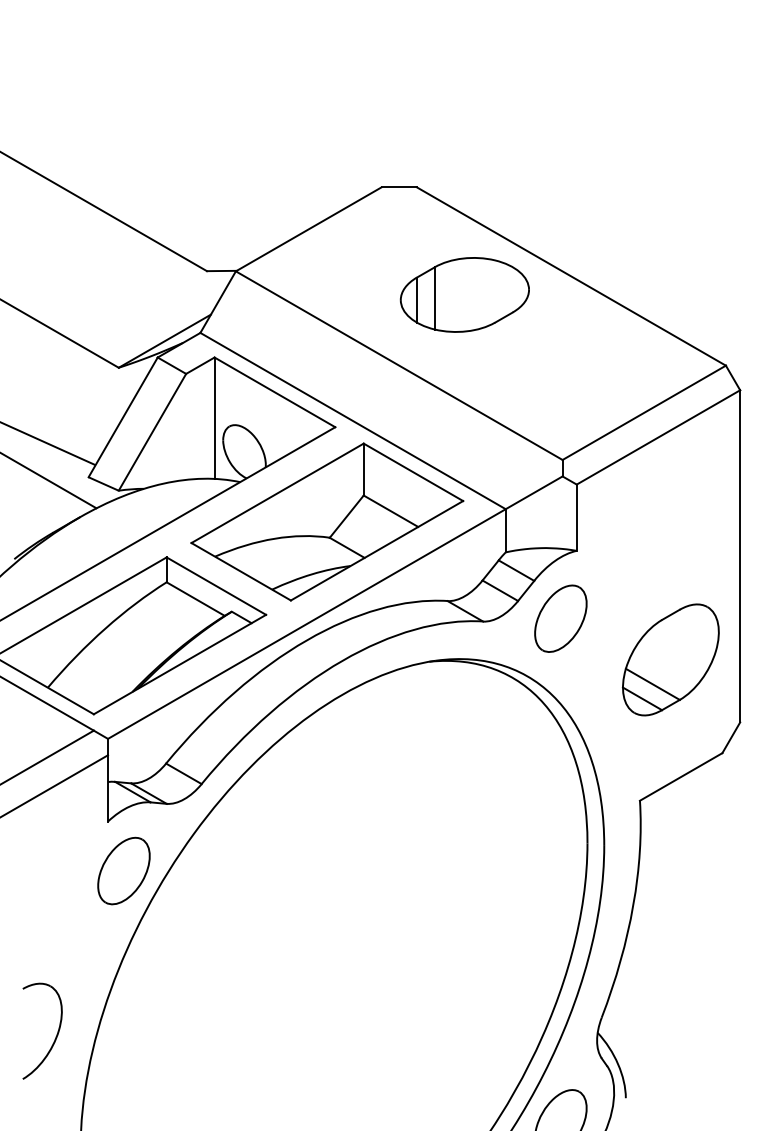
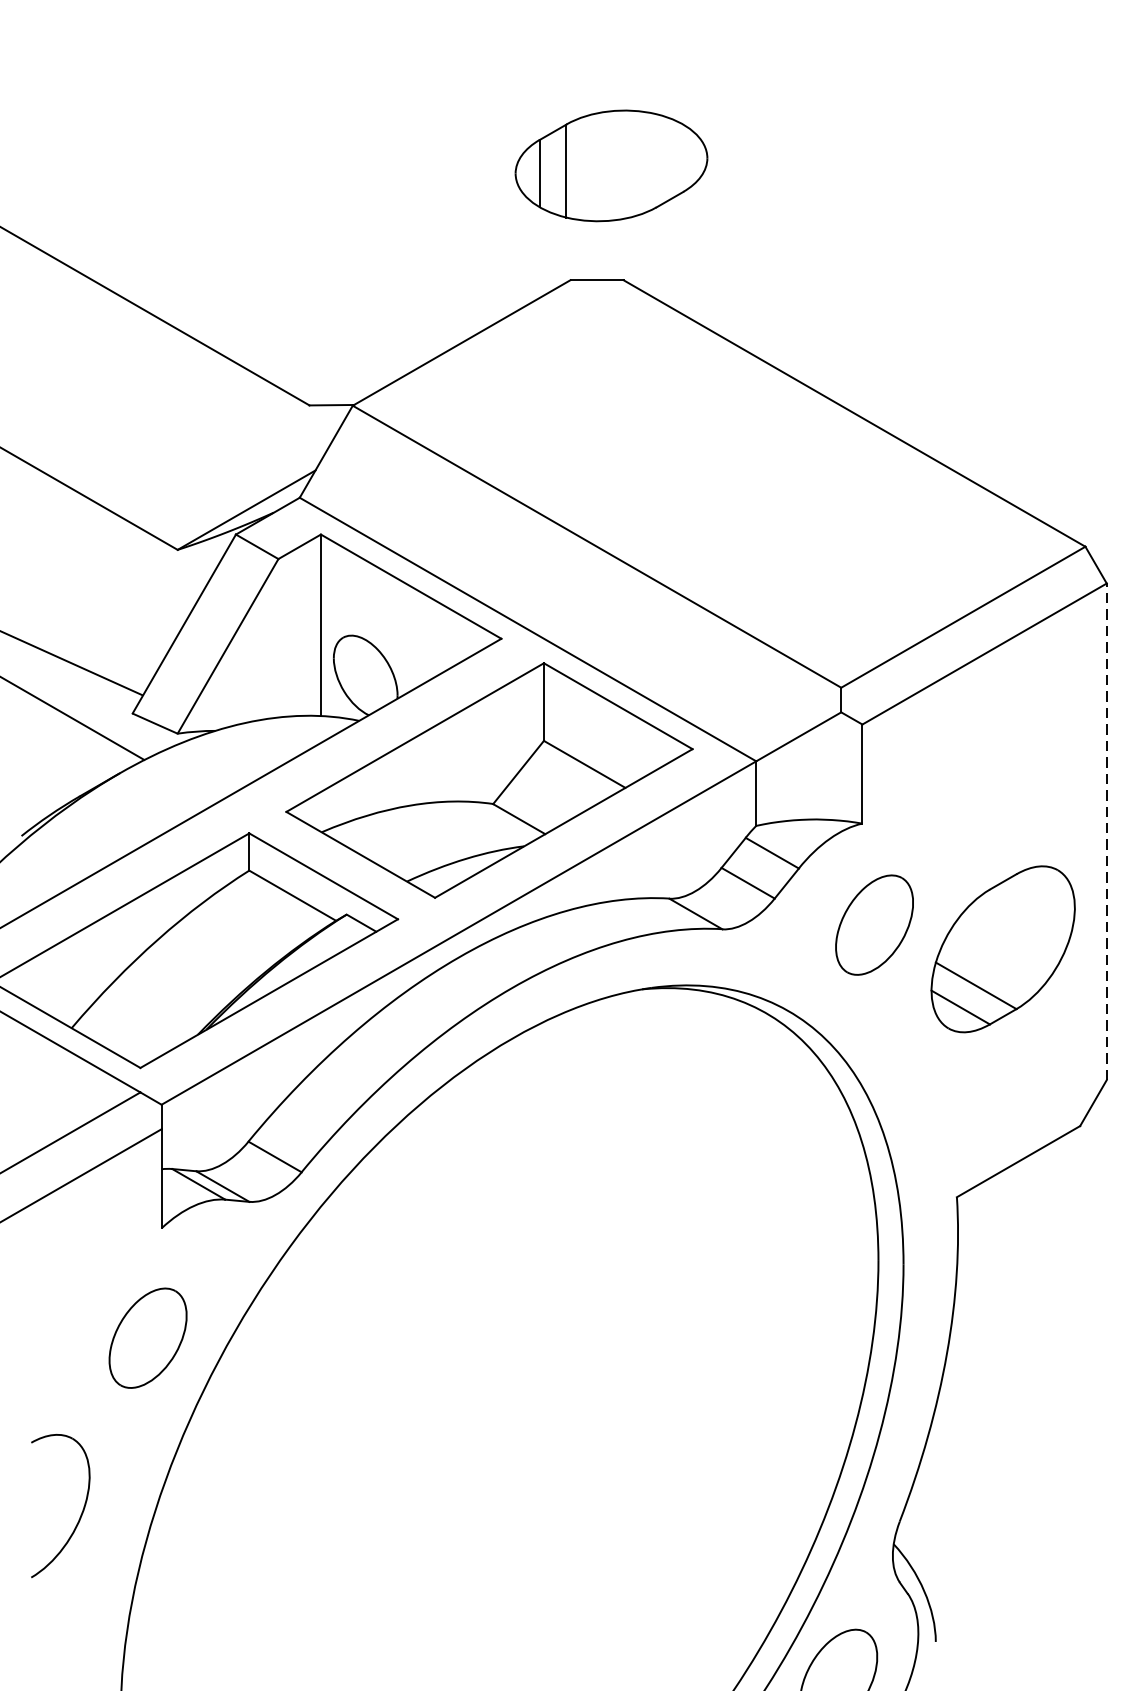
part: (464, 294) -> (610, 165), moved
line: (740, 555) -> (1107, 830), solid -> dashed
part: (560, 618) -> (874, 924), moved
part: (670, 659) -> (1002, 948), moved
part: (123, 870) -> (147, 1337), moved
part: (55, 1036) -> (80, 1513), moved

